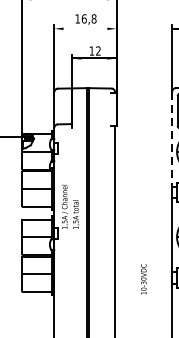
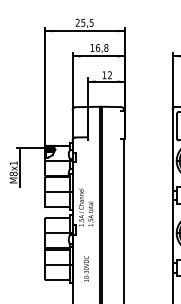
line: (84, 28) -> (98, 56), added
line: (172, 139) -> (172, 150), dashed -> solid
text: (143, 278) -> (86, 268), moved

